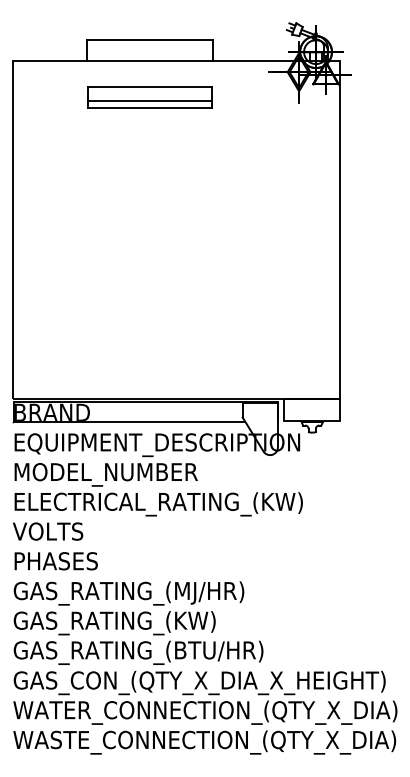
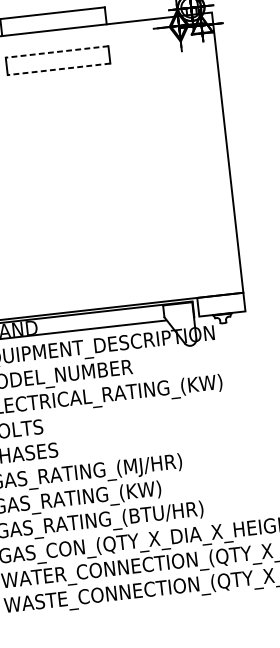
line: (150, 86) -> (57, 51), solid -> dashed
line: (150, 101) -> (58, 64), removed
line: (150, 107) -> (59, 69), solid -> dashed

